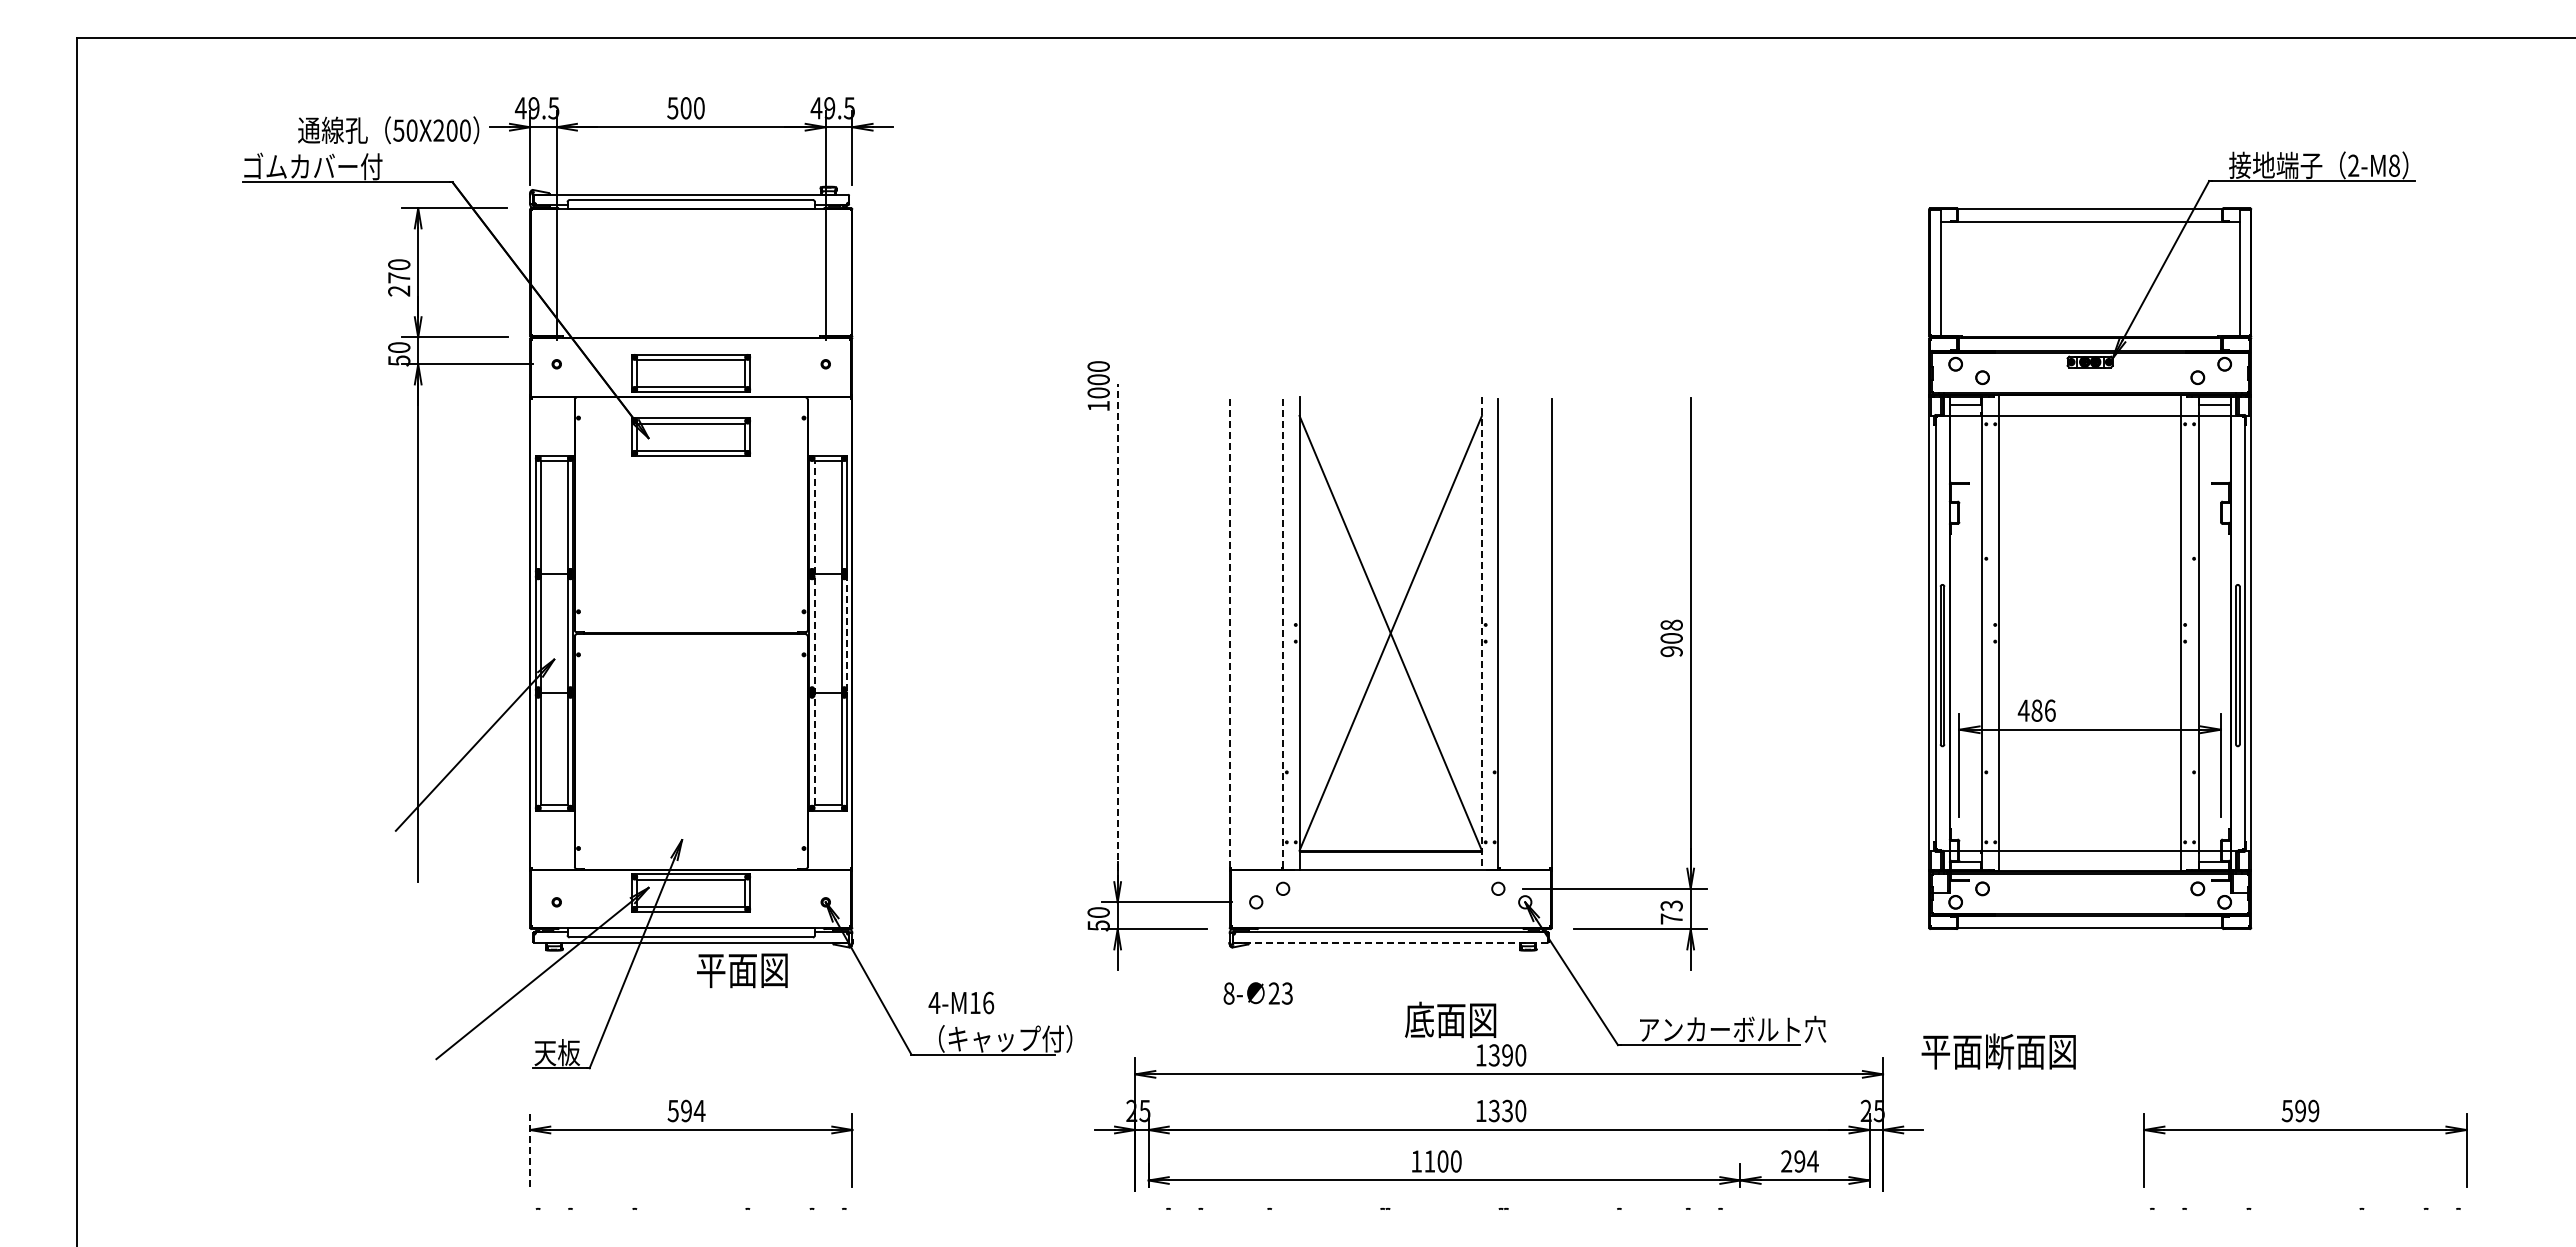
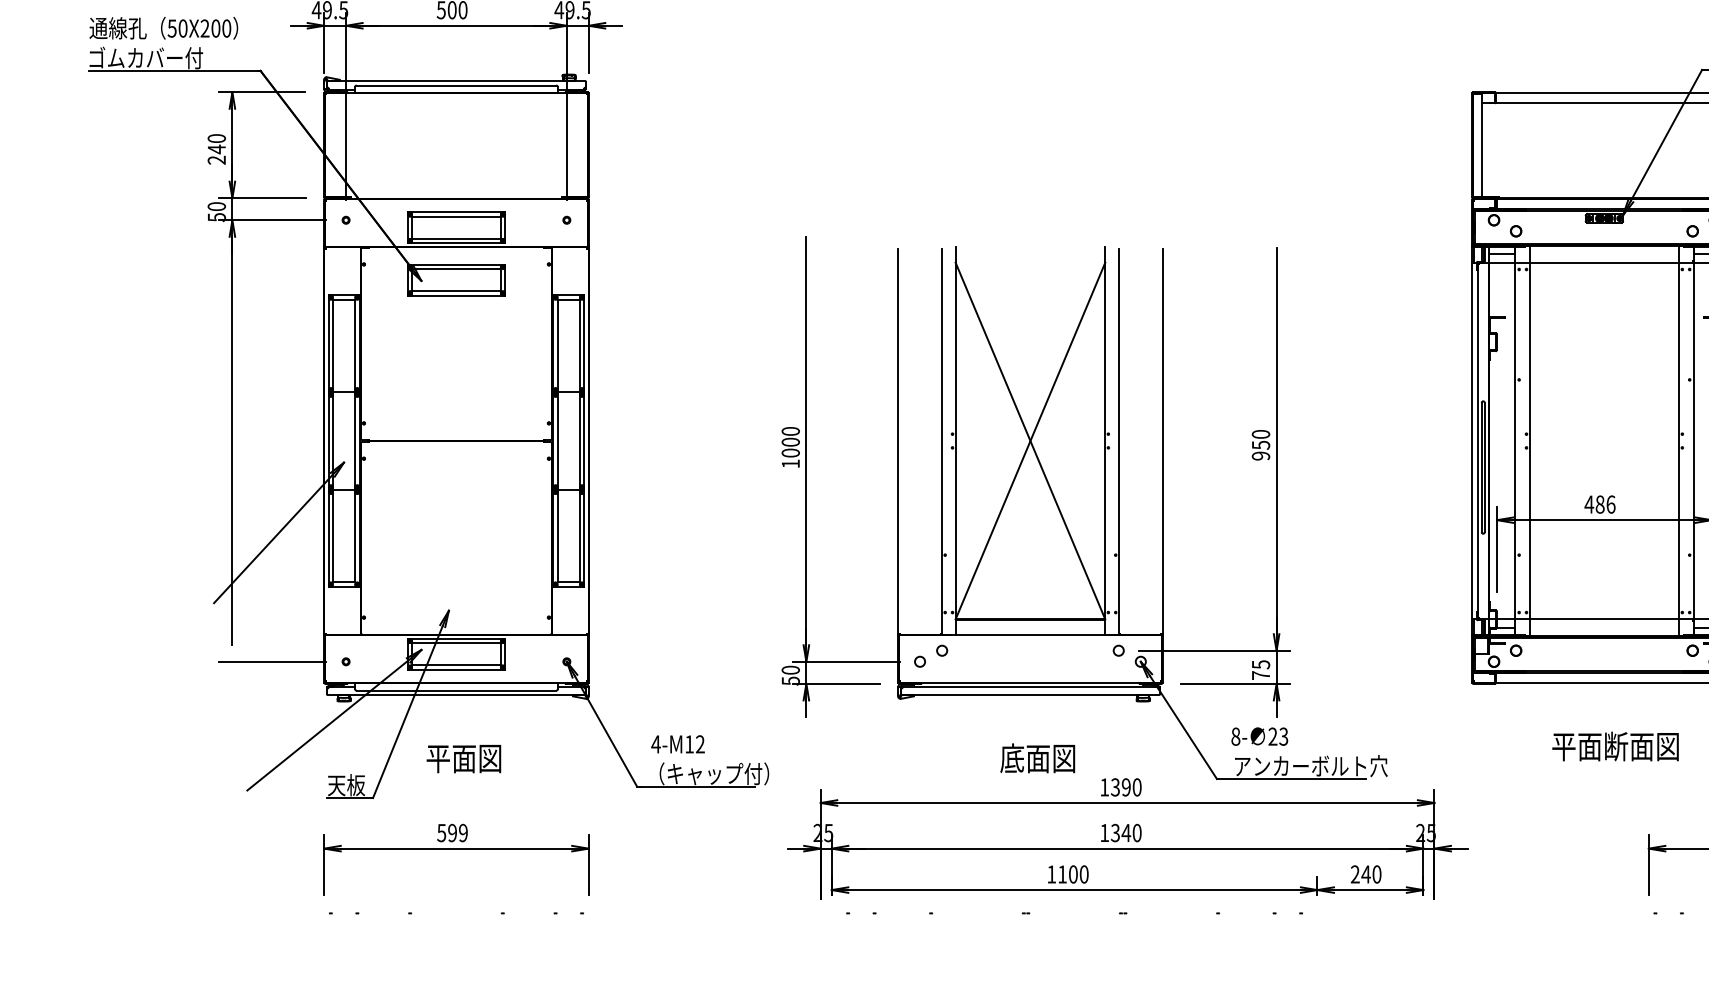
text: (388, 130) -> (163, 28), moved
text: (399, 277) -> (217, 149), 270 -> 240
text: (1098, 385) -> (790, 446), moved
text: (1671, 631) -> (1260, 439), 908 -> 950
line: (814, 632) -> (557, 440), dashed -> solid
line: (847, 633) -> (584, 441), dashed -> solid
line: (1117, 633) -> (806, 441), dashed -> solid
line: (1229, 633) -> (898, 441), dashed -> solid
line: (1283, 633) -> (942, 441), dashed -> solid
line: (1481, 633) -> (1104, 441), dashed -> solid
text: (2036, 710) -> (1599, 504), moved
line: (467, 902) -> (272, 661), added
text: (1671, 905) -> (1260, 664), 73 -> 75
line: (1390, 942) -> (1030, 694), dashed -> solid
text: (742, 970) -> (464, 758), moved
text: (1257, 993) -> (1259, 736), moved
text: (988, 1002) -> (700, 744), 4-M16 -> 4-M12
text: (1450, 1019) -> (1037, 757), moved
text: (1998, 1051) -> (1615, 746), moved
text: (699, 1110) -> (463, 832), 594 -> 599
text: (1507, 1110) -> (1126, 832), 1330 -> 1340
line: (530, 1150) -> (324, 865), dashed -> solid
text: (1805, 1161) -> (1370, 874), 294 -> 240

